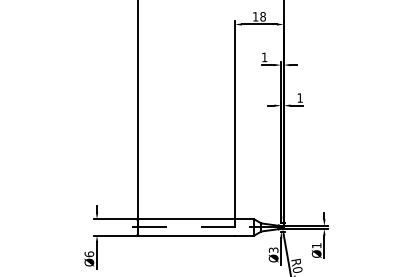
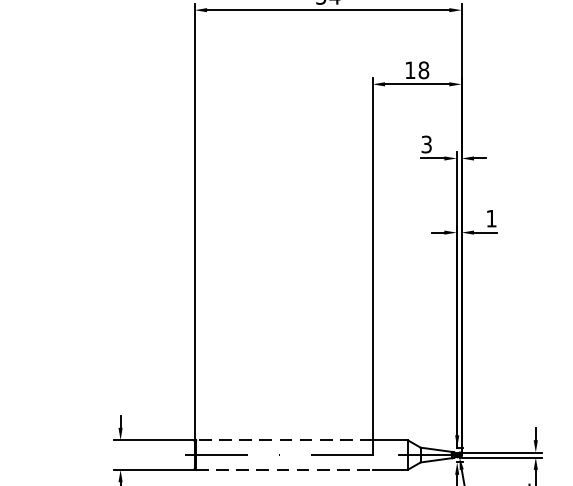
text: (264, 57) -> (426, 144), 1 -> 3
line: (186, 219) -> (283, 440), solid -> dashed
line: (187, 235) -> (285, 469), solid -> dashed

